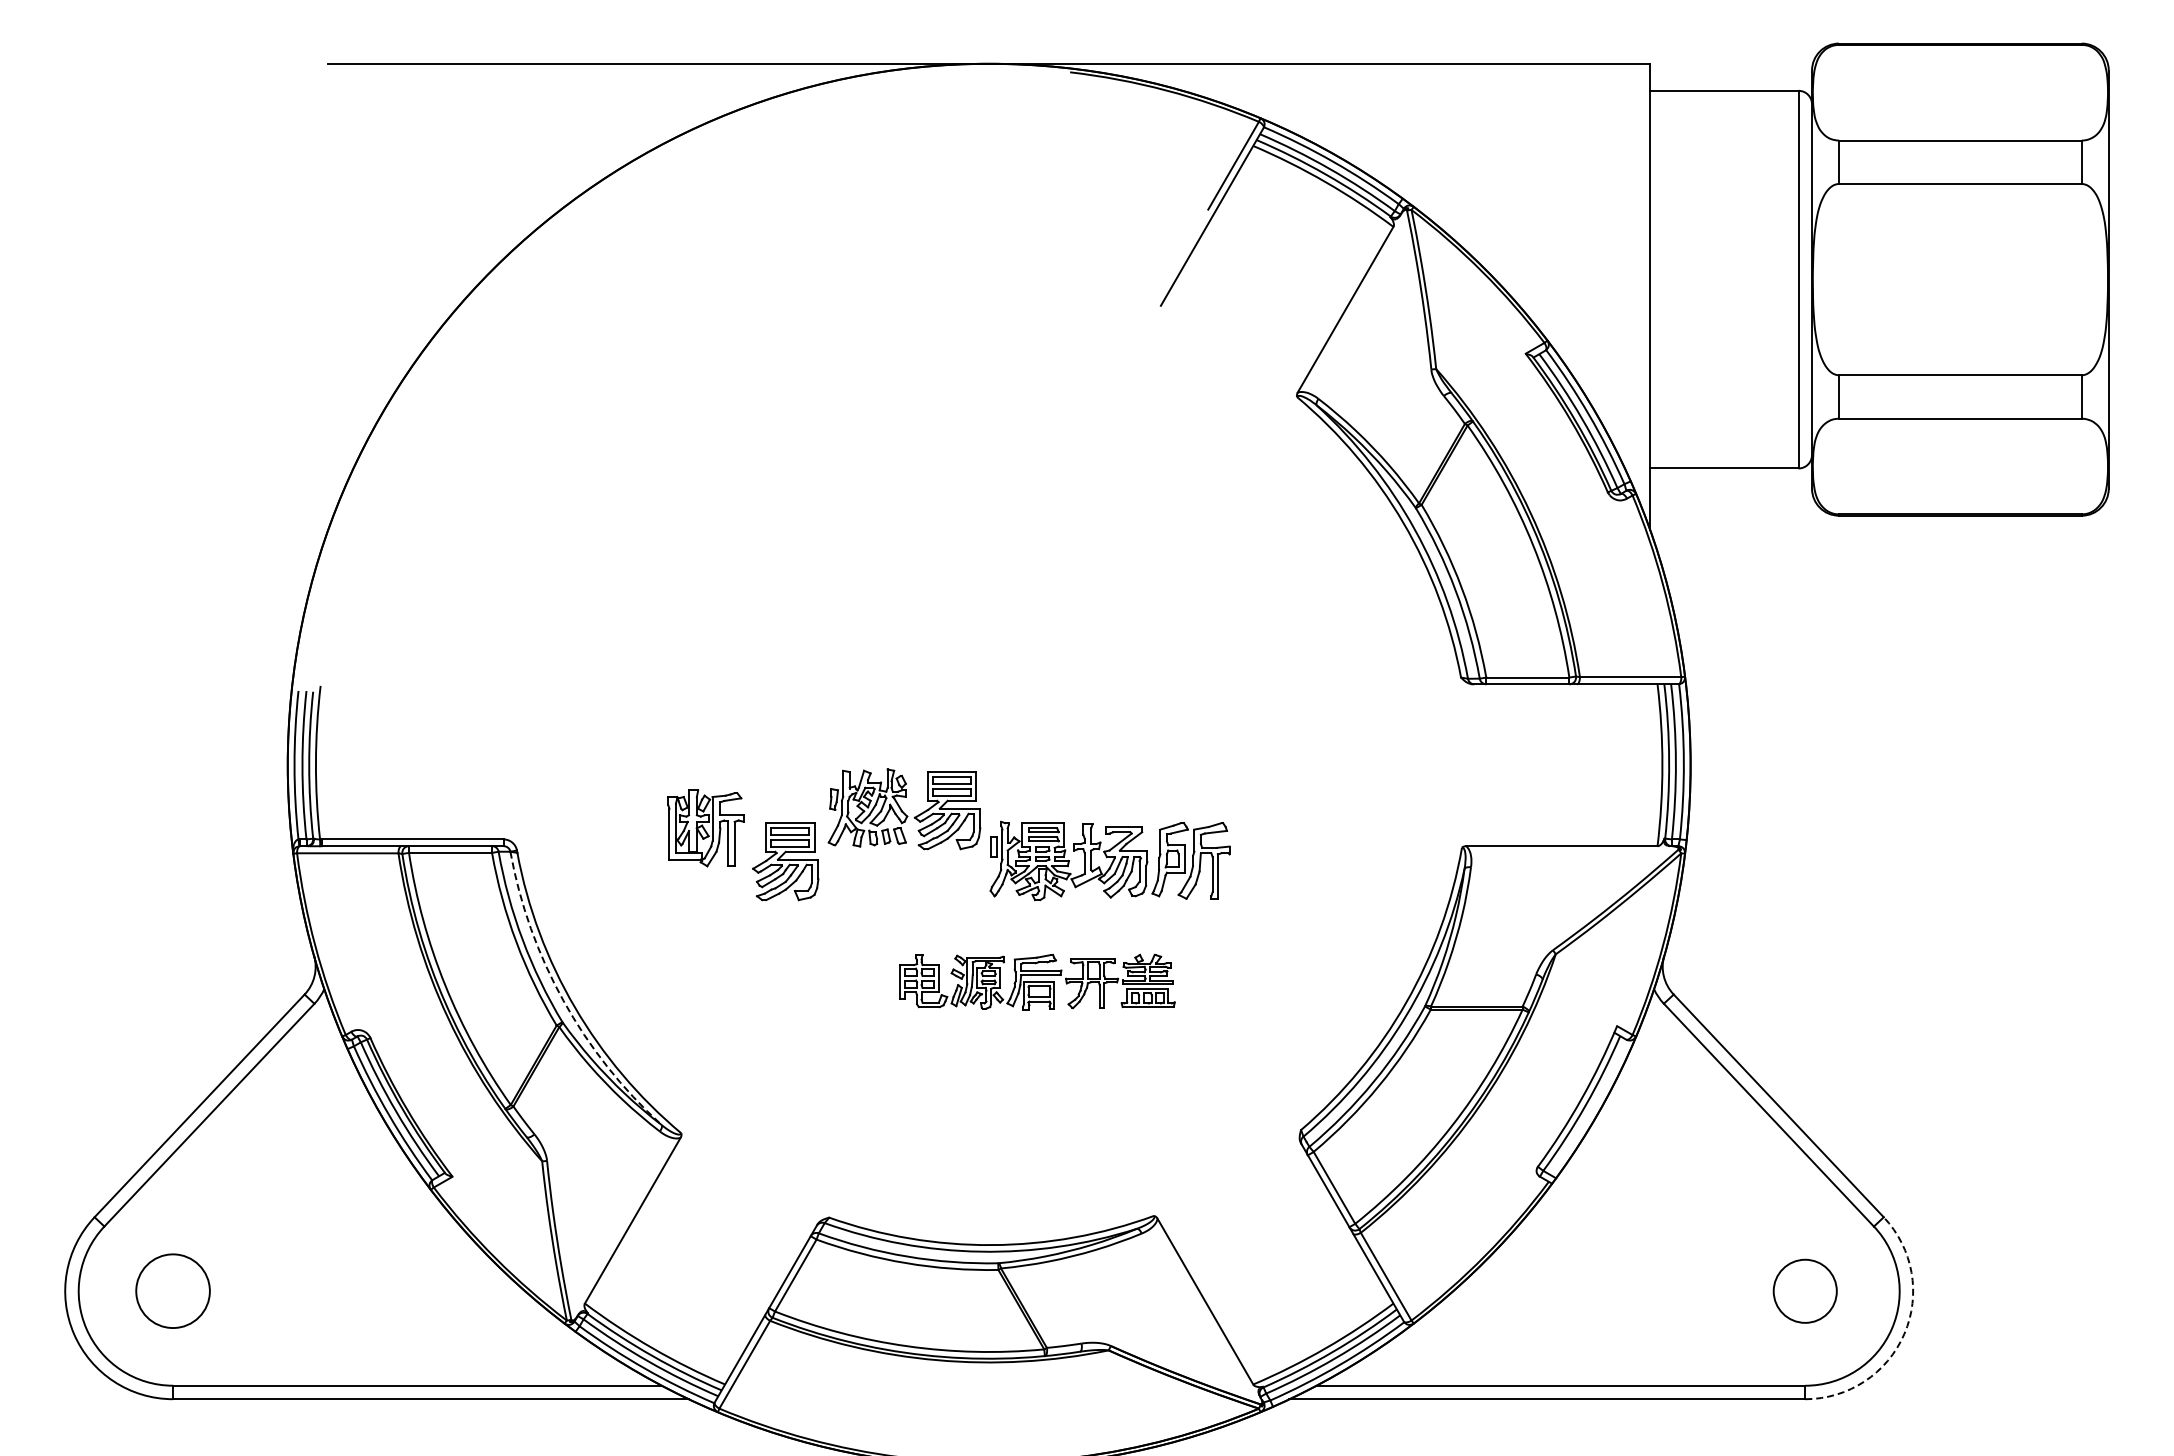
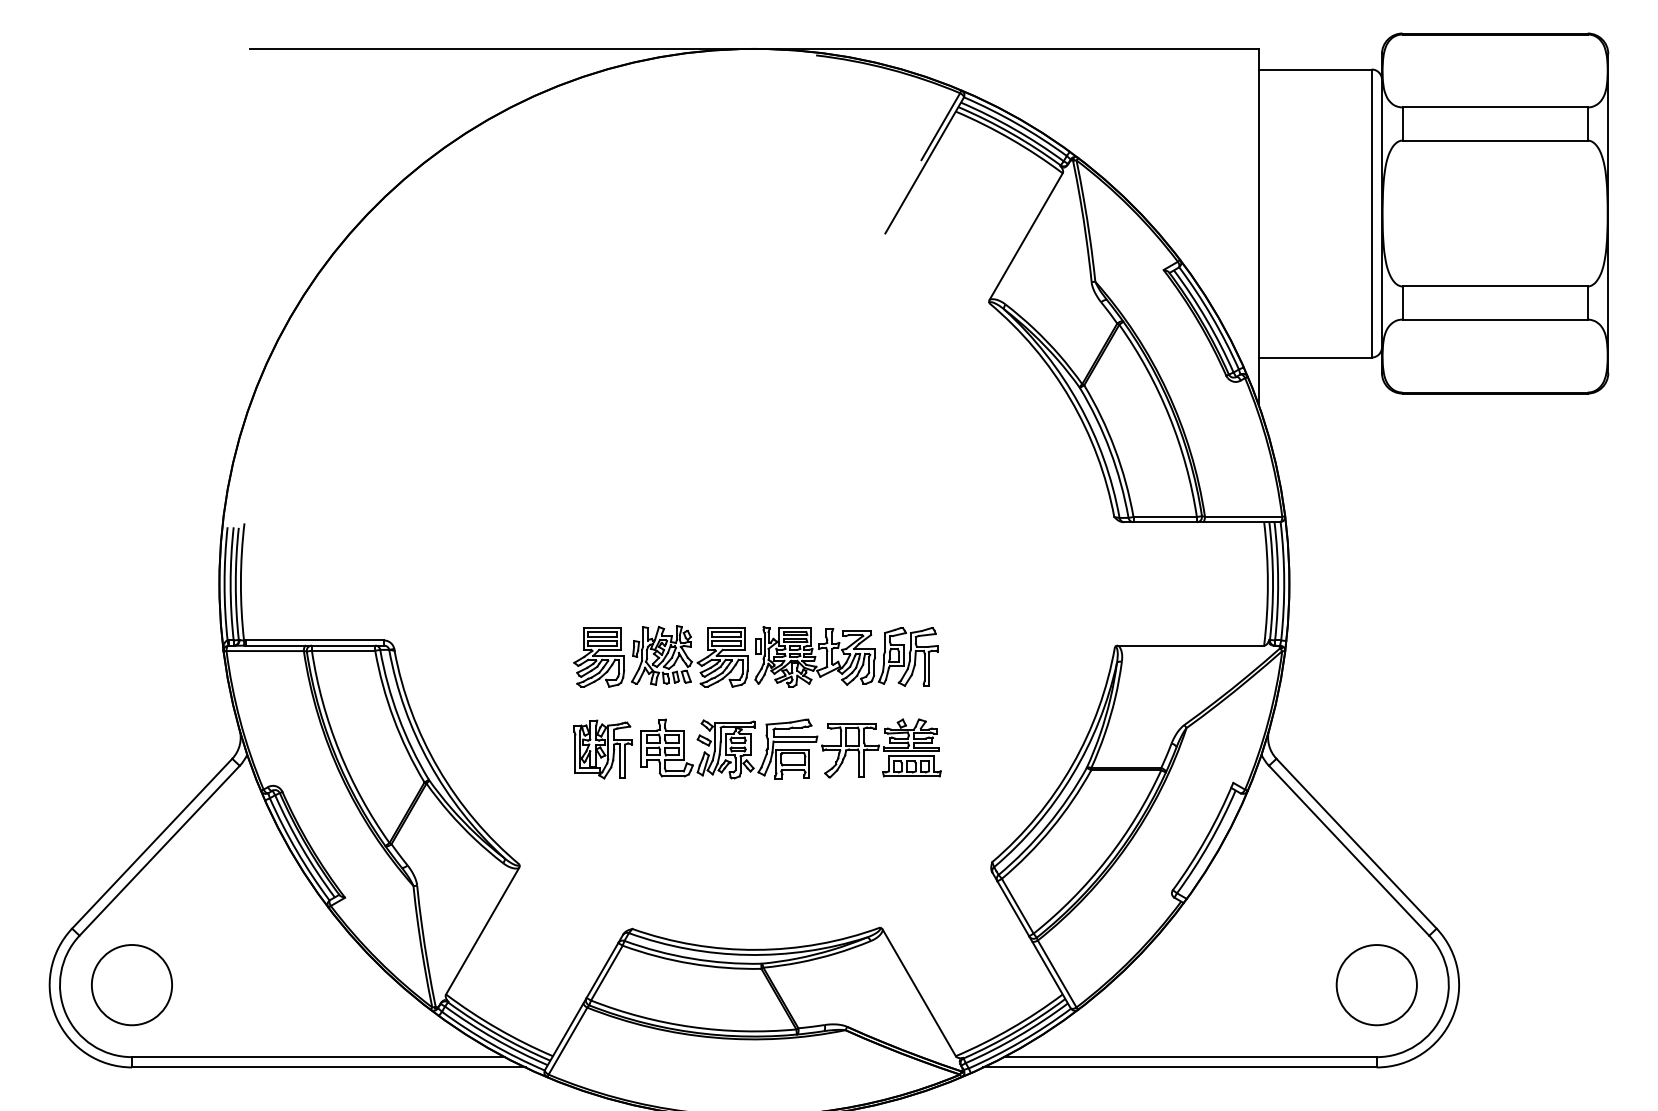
part: (904, 809) -> (689, 656), moved
part: (705, 828) -> (602, 749), moved
part: (1037, 982) -> (791, 749), size x1.43
arc: (563, 1000) -> (429, 763), dashed -> solid
circle: (172, 1290) -> (131, 984), size x1.43
circle: (1804, 1290) -> (1376, 984), size x1.67
arc: (1904, 1334) -> (1452, 1018), dashed -> solid

